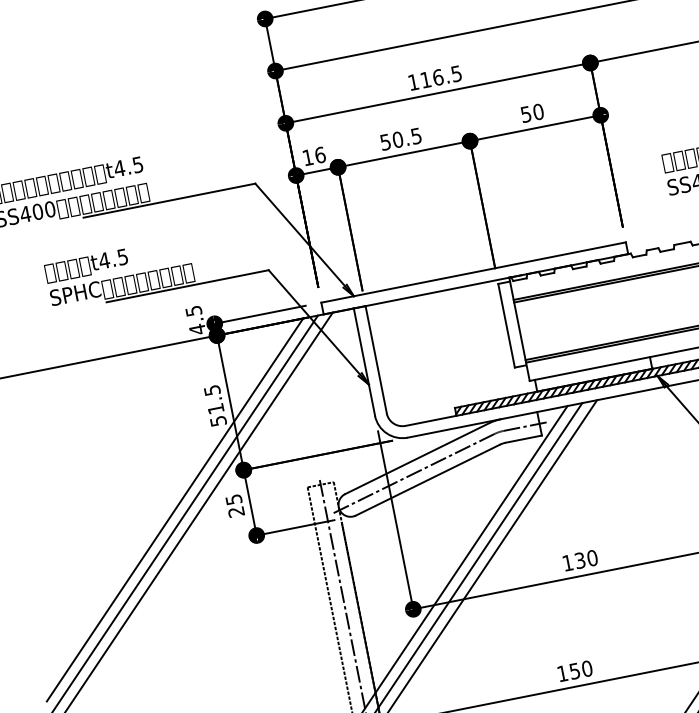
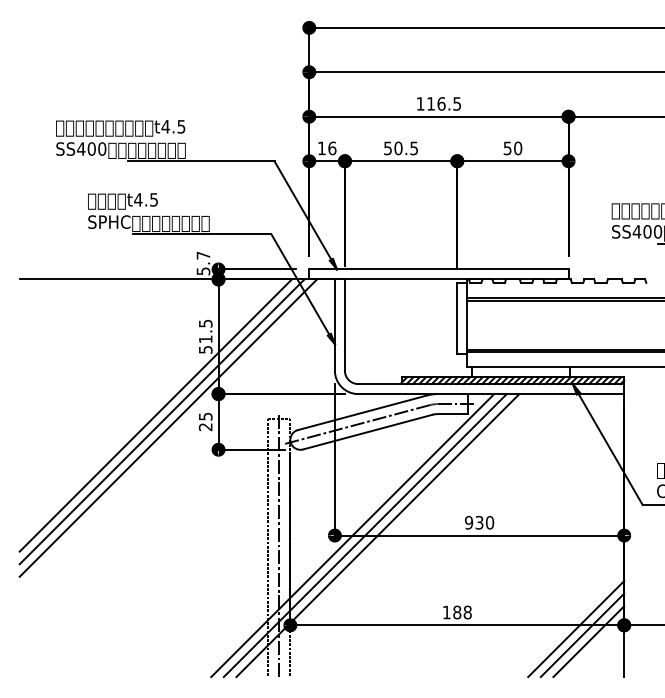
text: (195, 320) -> (203, 263), 4.5 -> 5.7
text: (567, 562) -> (468, 522), 130 -> 930
text: (581, 669) -> (462, 612), 150 -> 188

